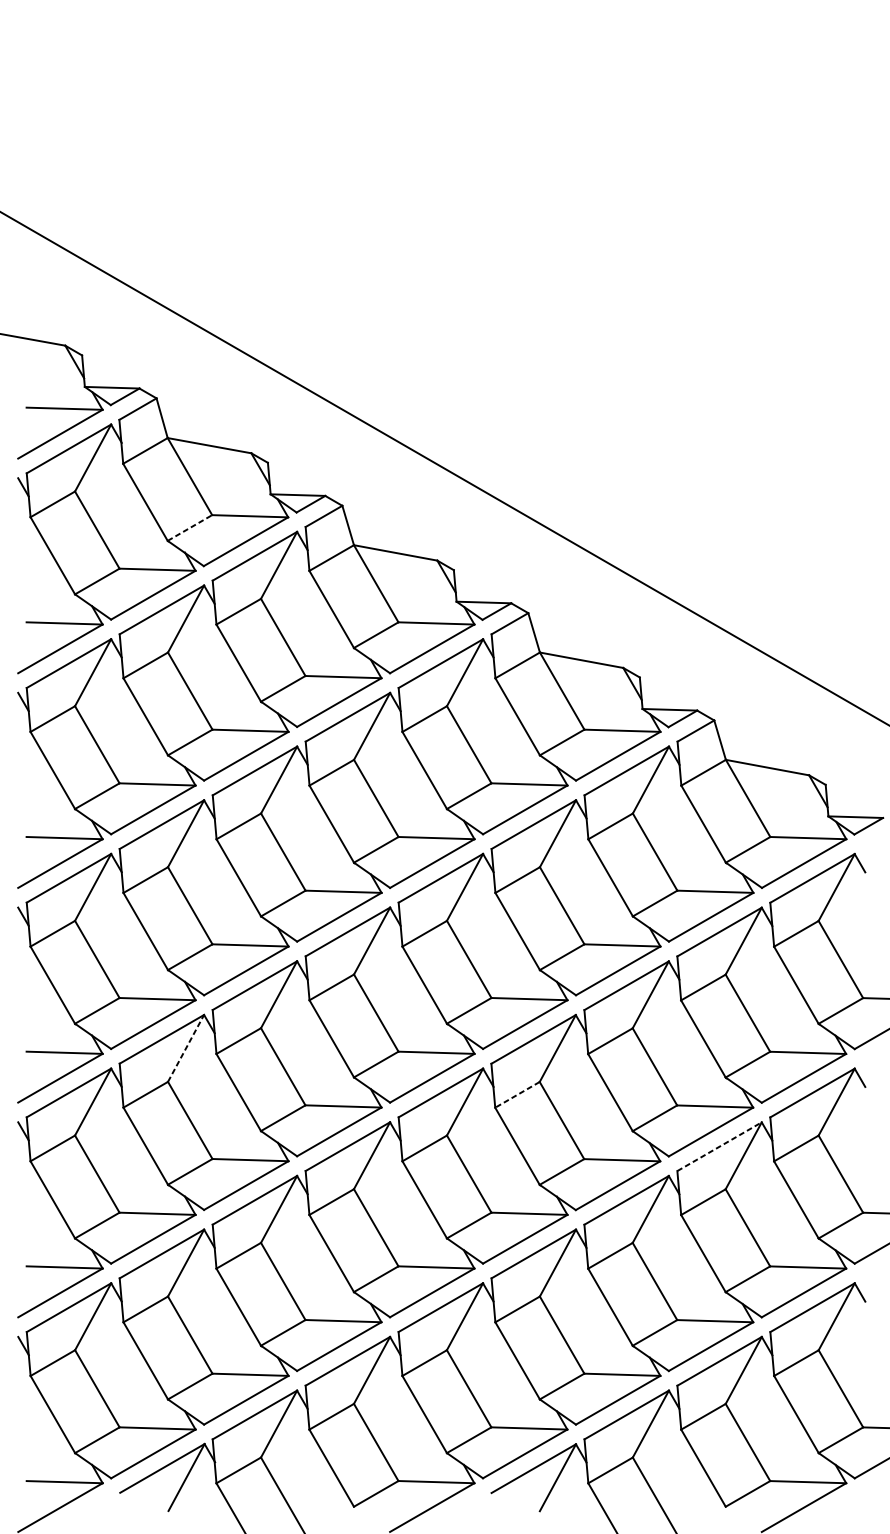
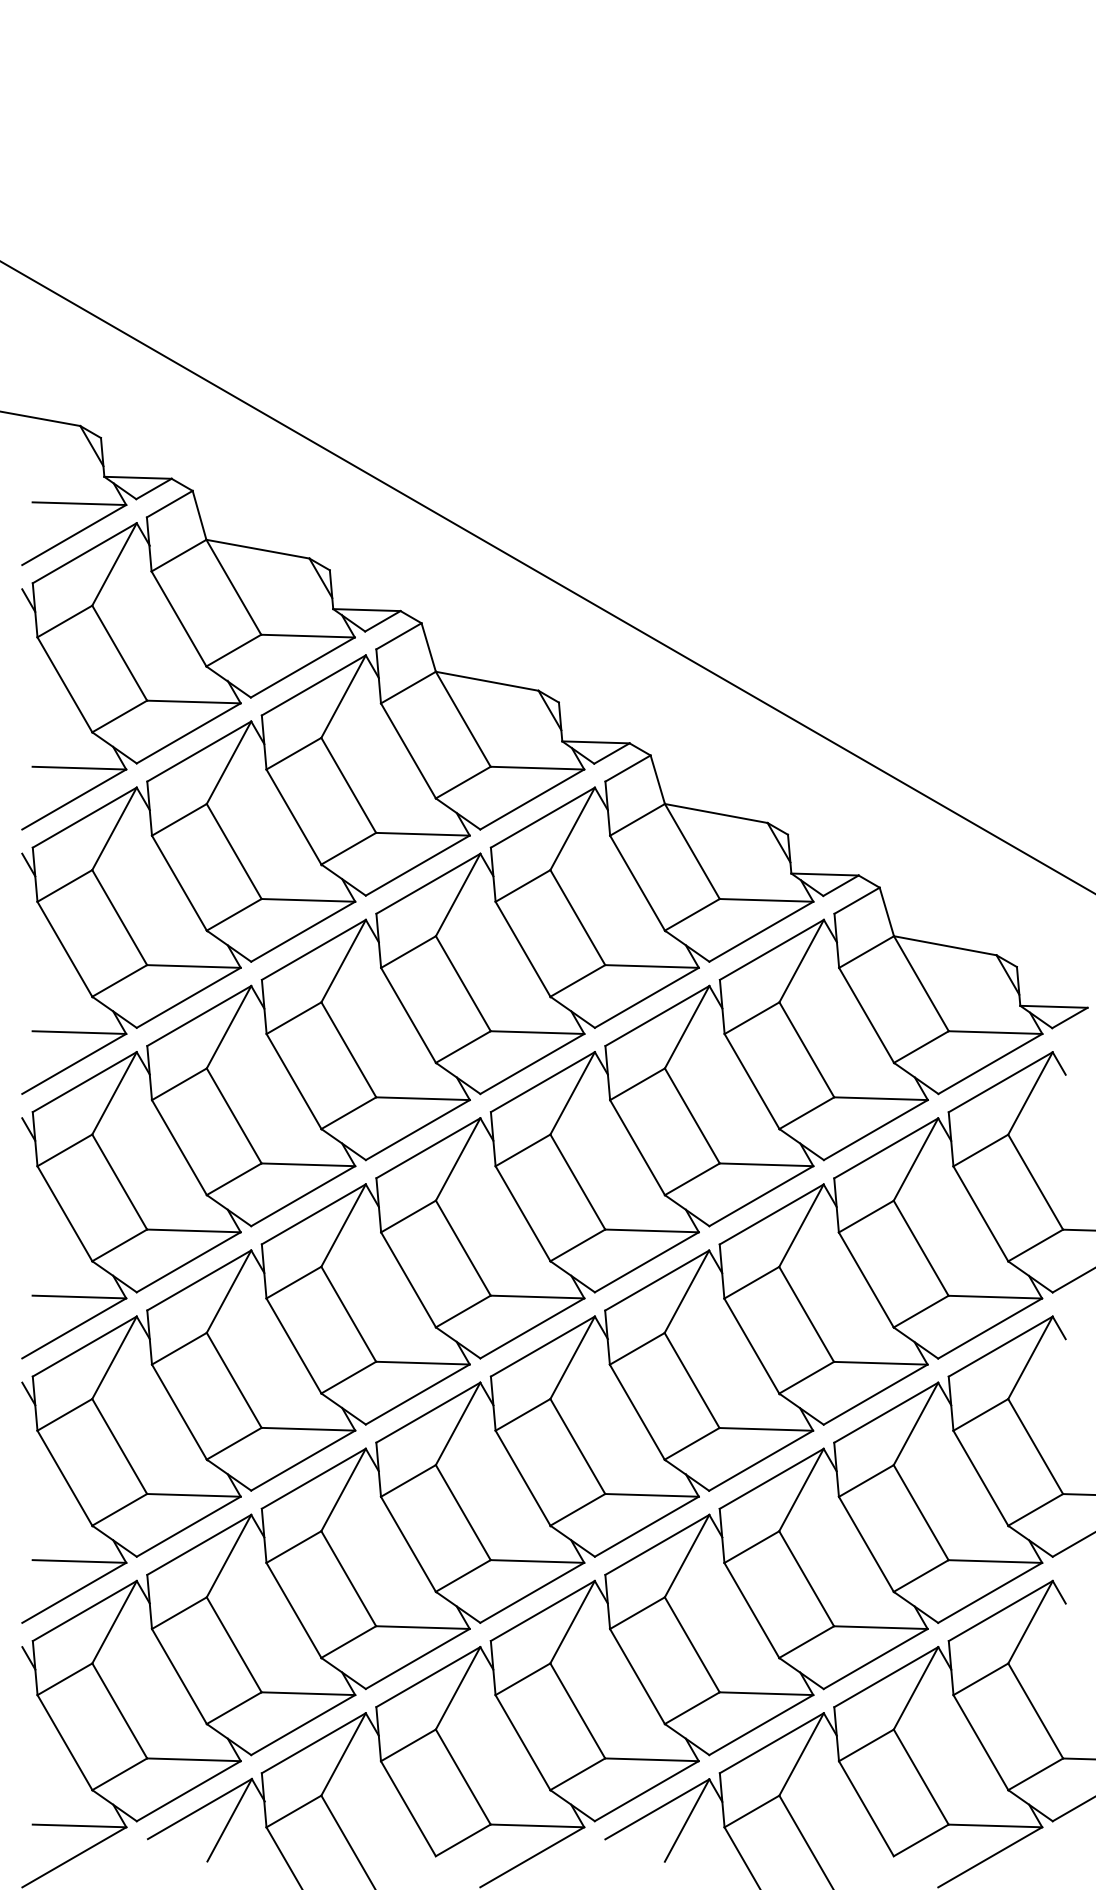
line: (189, 527) -> (233, 650), dashed -> solid
line: (186, 1048) -> (229, 1291), dashed -> solid
line: (517, 1094) -> (637, 1348), dashed -> solid
line: (719, 1146) -> (886, 1412), dashed -> solid

